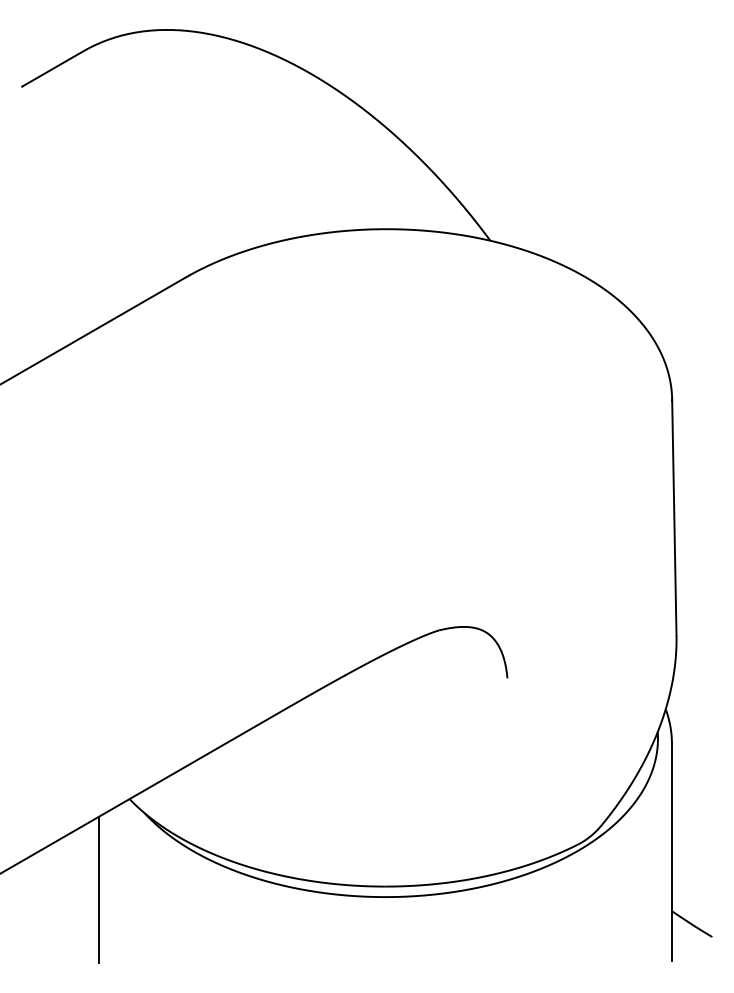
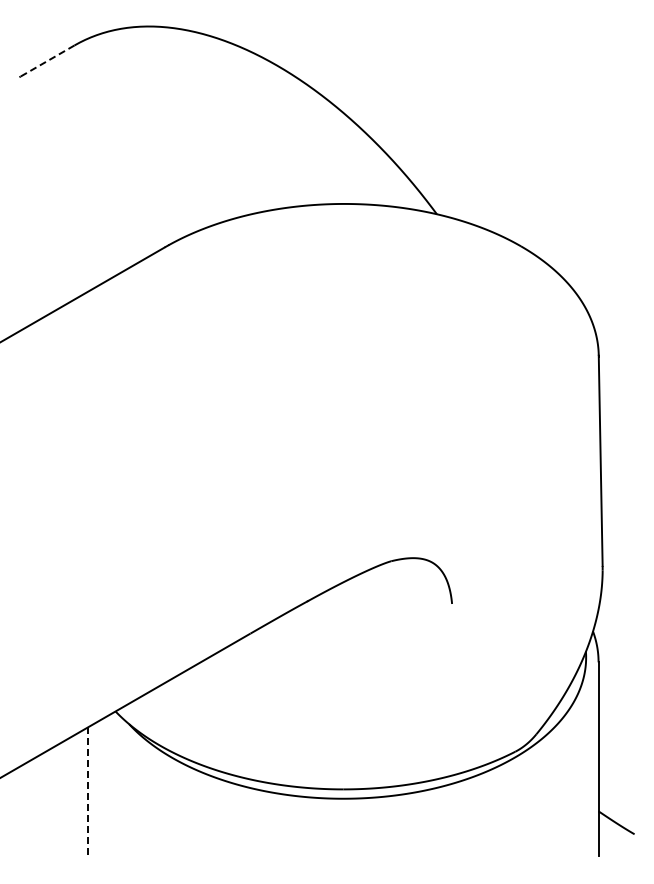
line: (52, 69) -> (46, 61), solid -> dashed
line: (99, 890) -> (88, 792), solid -> dashed

